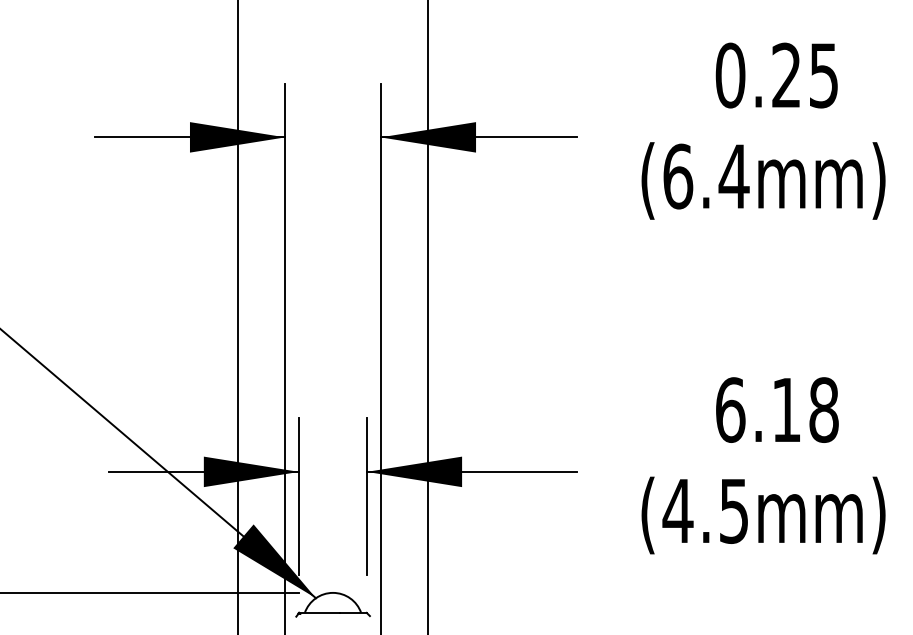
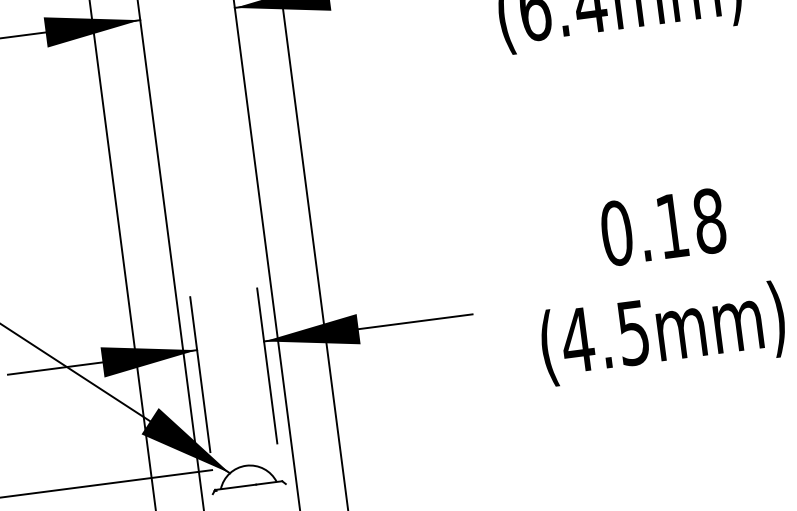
text: (730, 409) -> (616, 232), 6.18 -> 0.18

